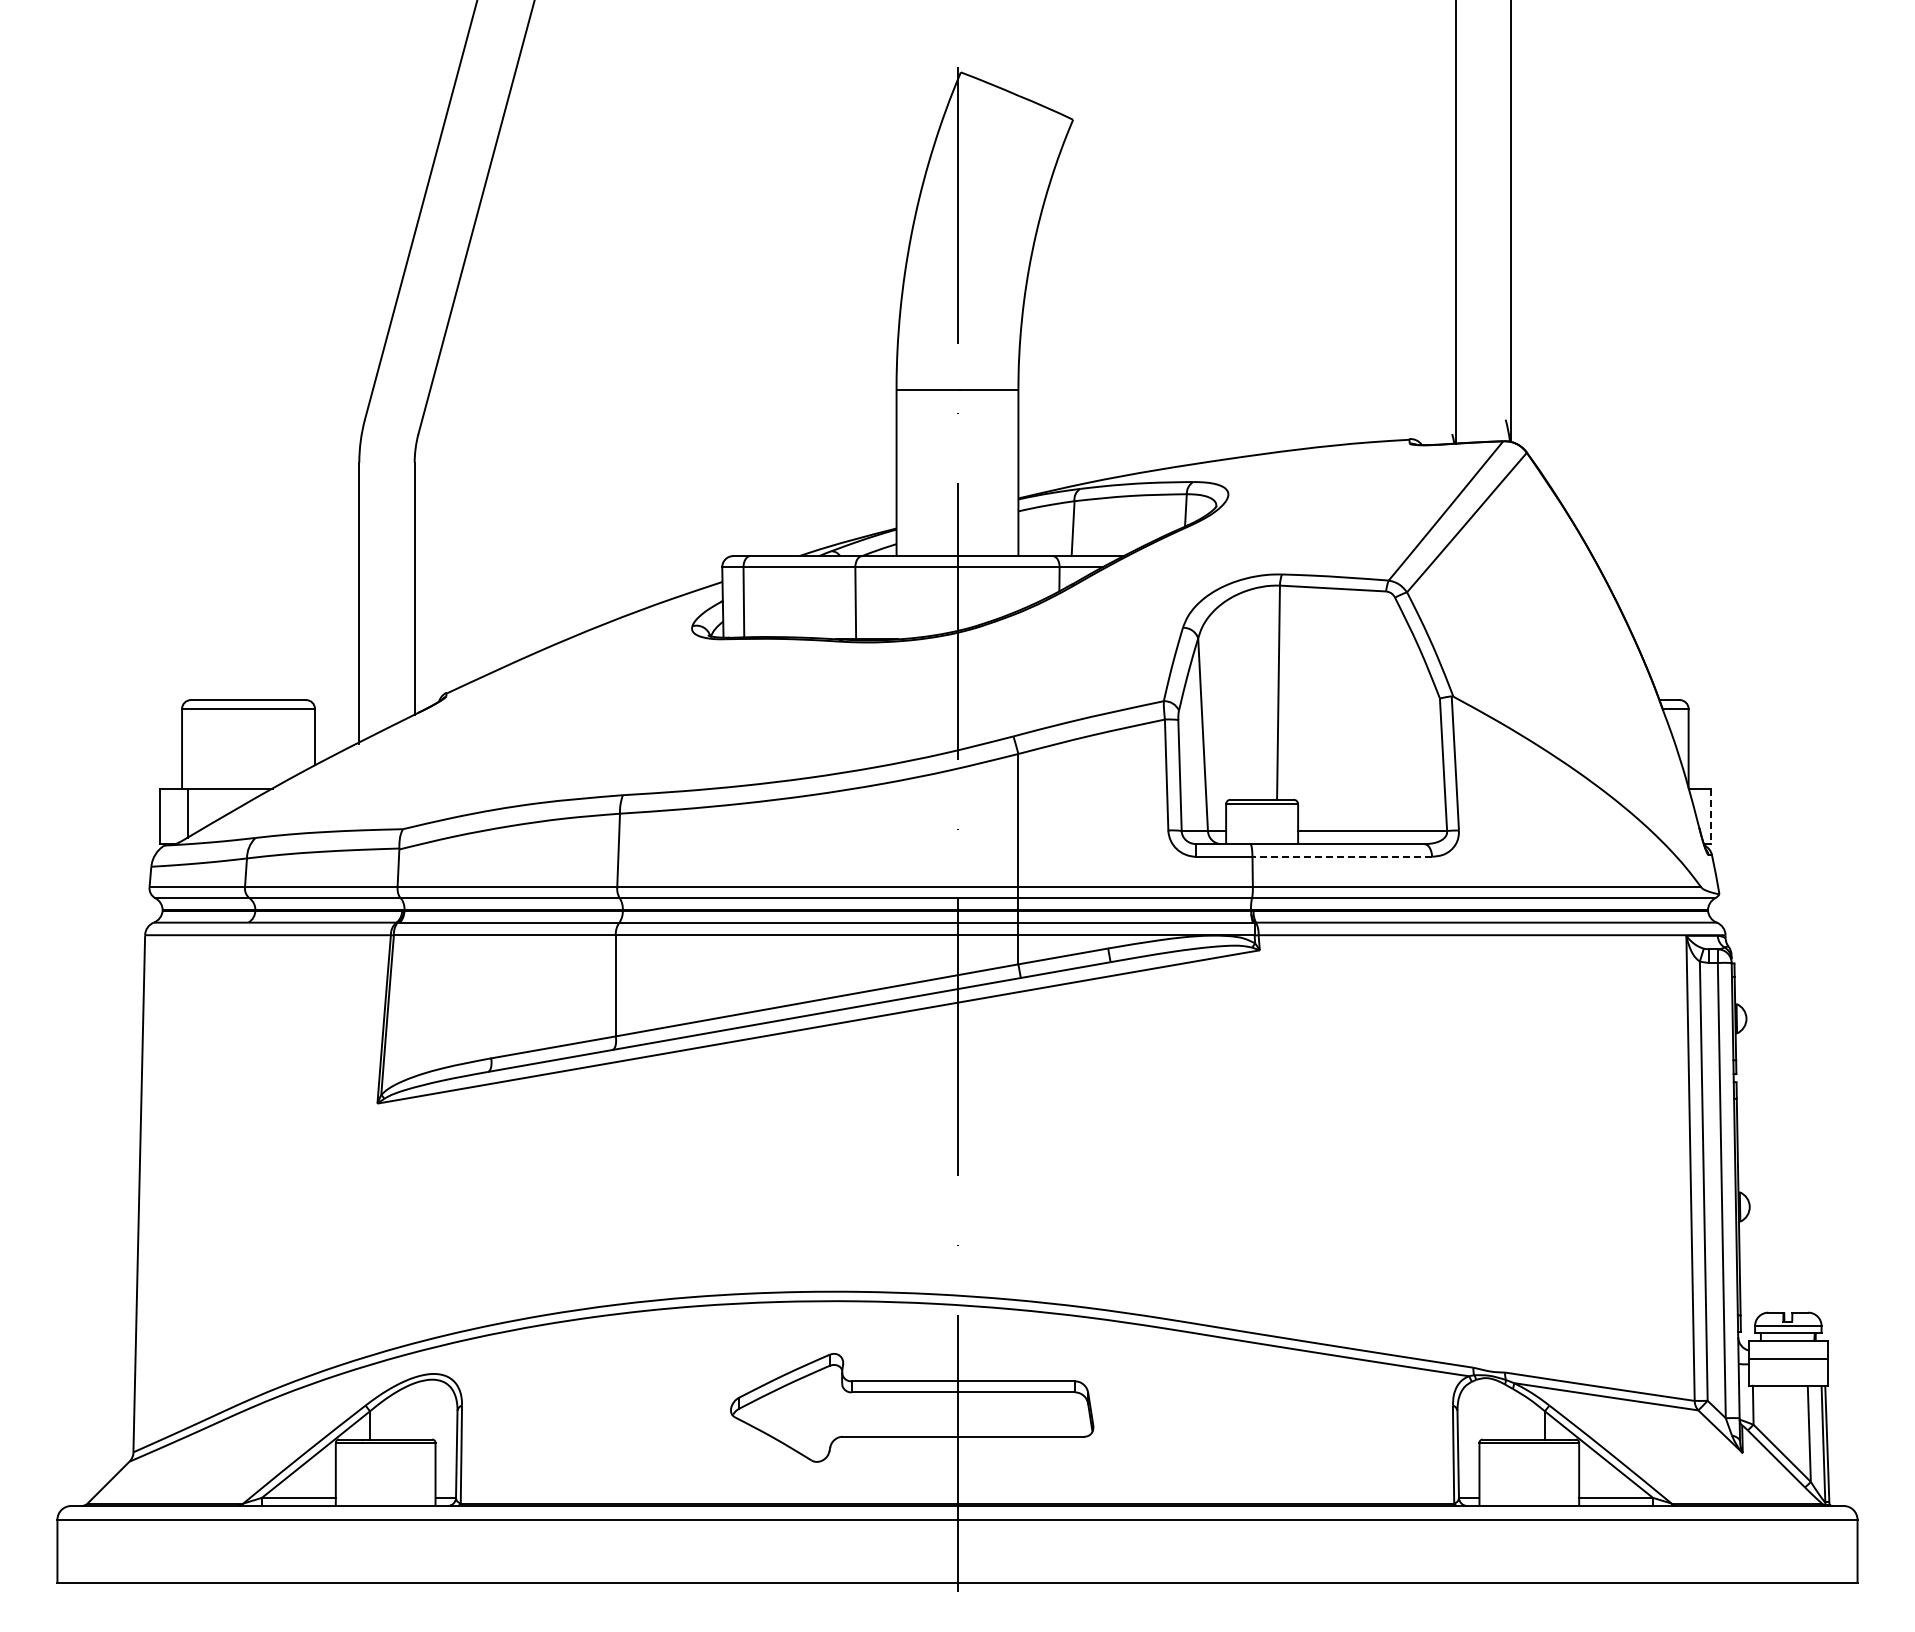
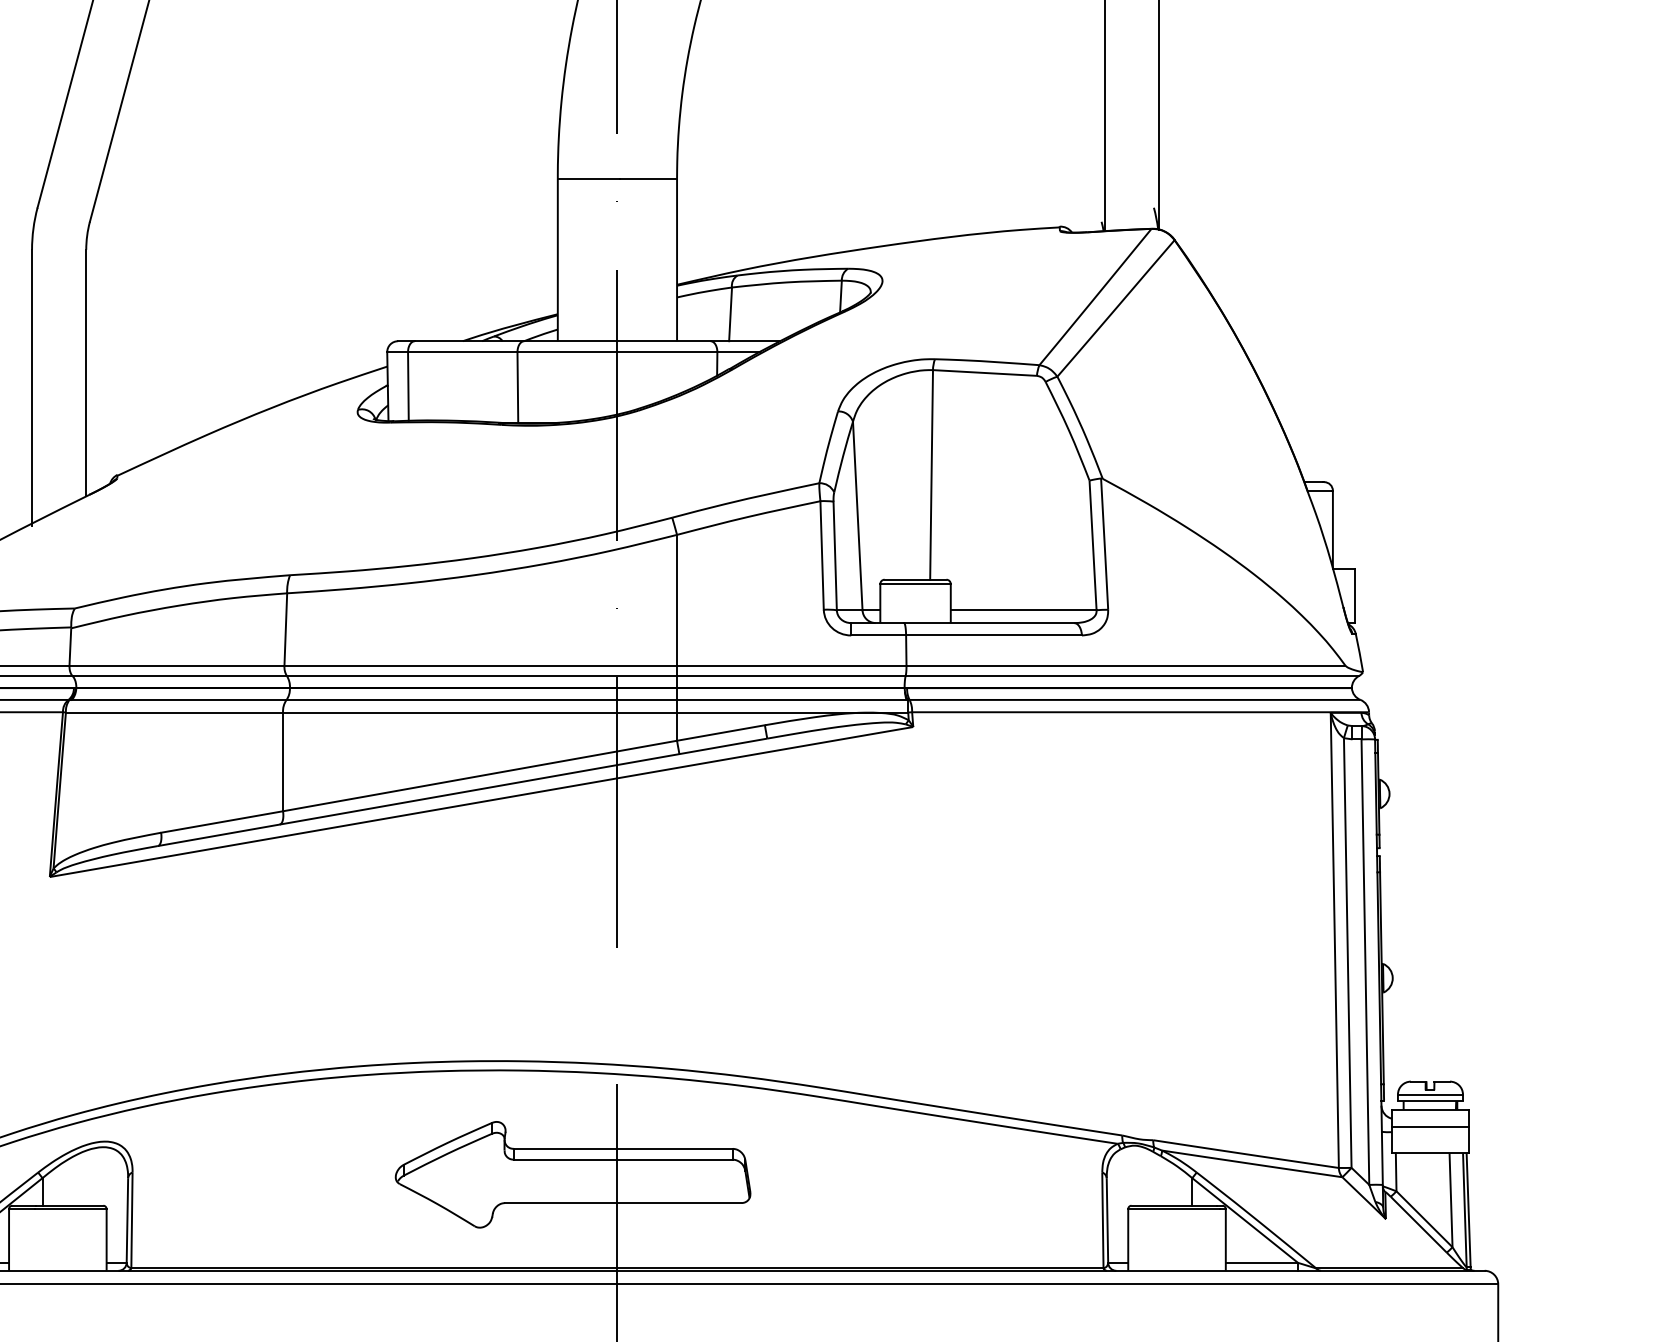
line: (1710, 816) -> (1354, 596), dashed -> solid
line: (1342, 856) -> (994, 635), dashed -> solid

